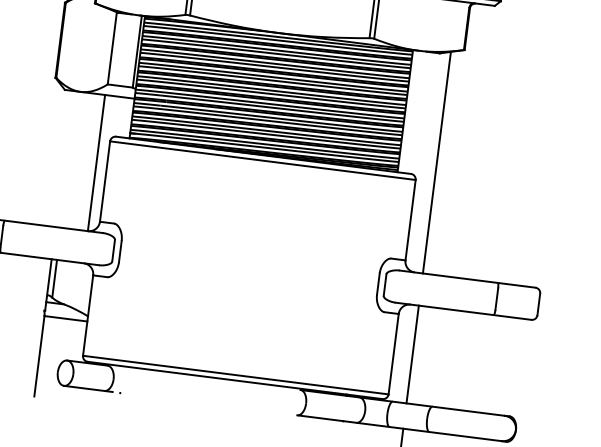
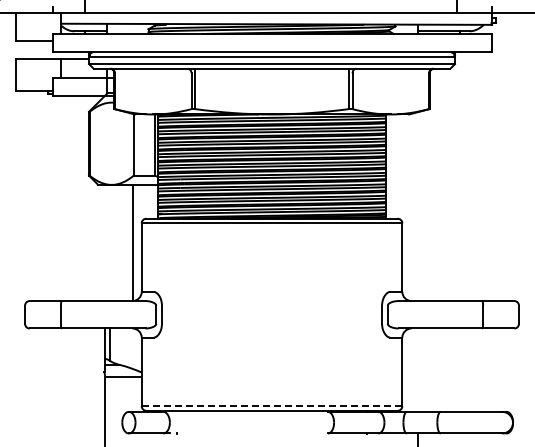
line: (437, 162) -> (418, 206), removed
line: (412, 353) -> (418, 369), removed
line: (235, 375) -> (271, 406), solid -> dashed

